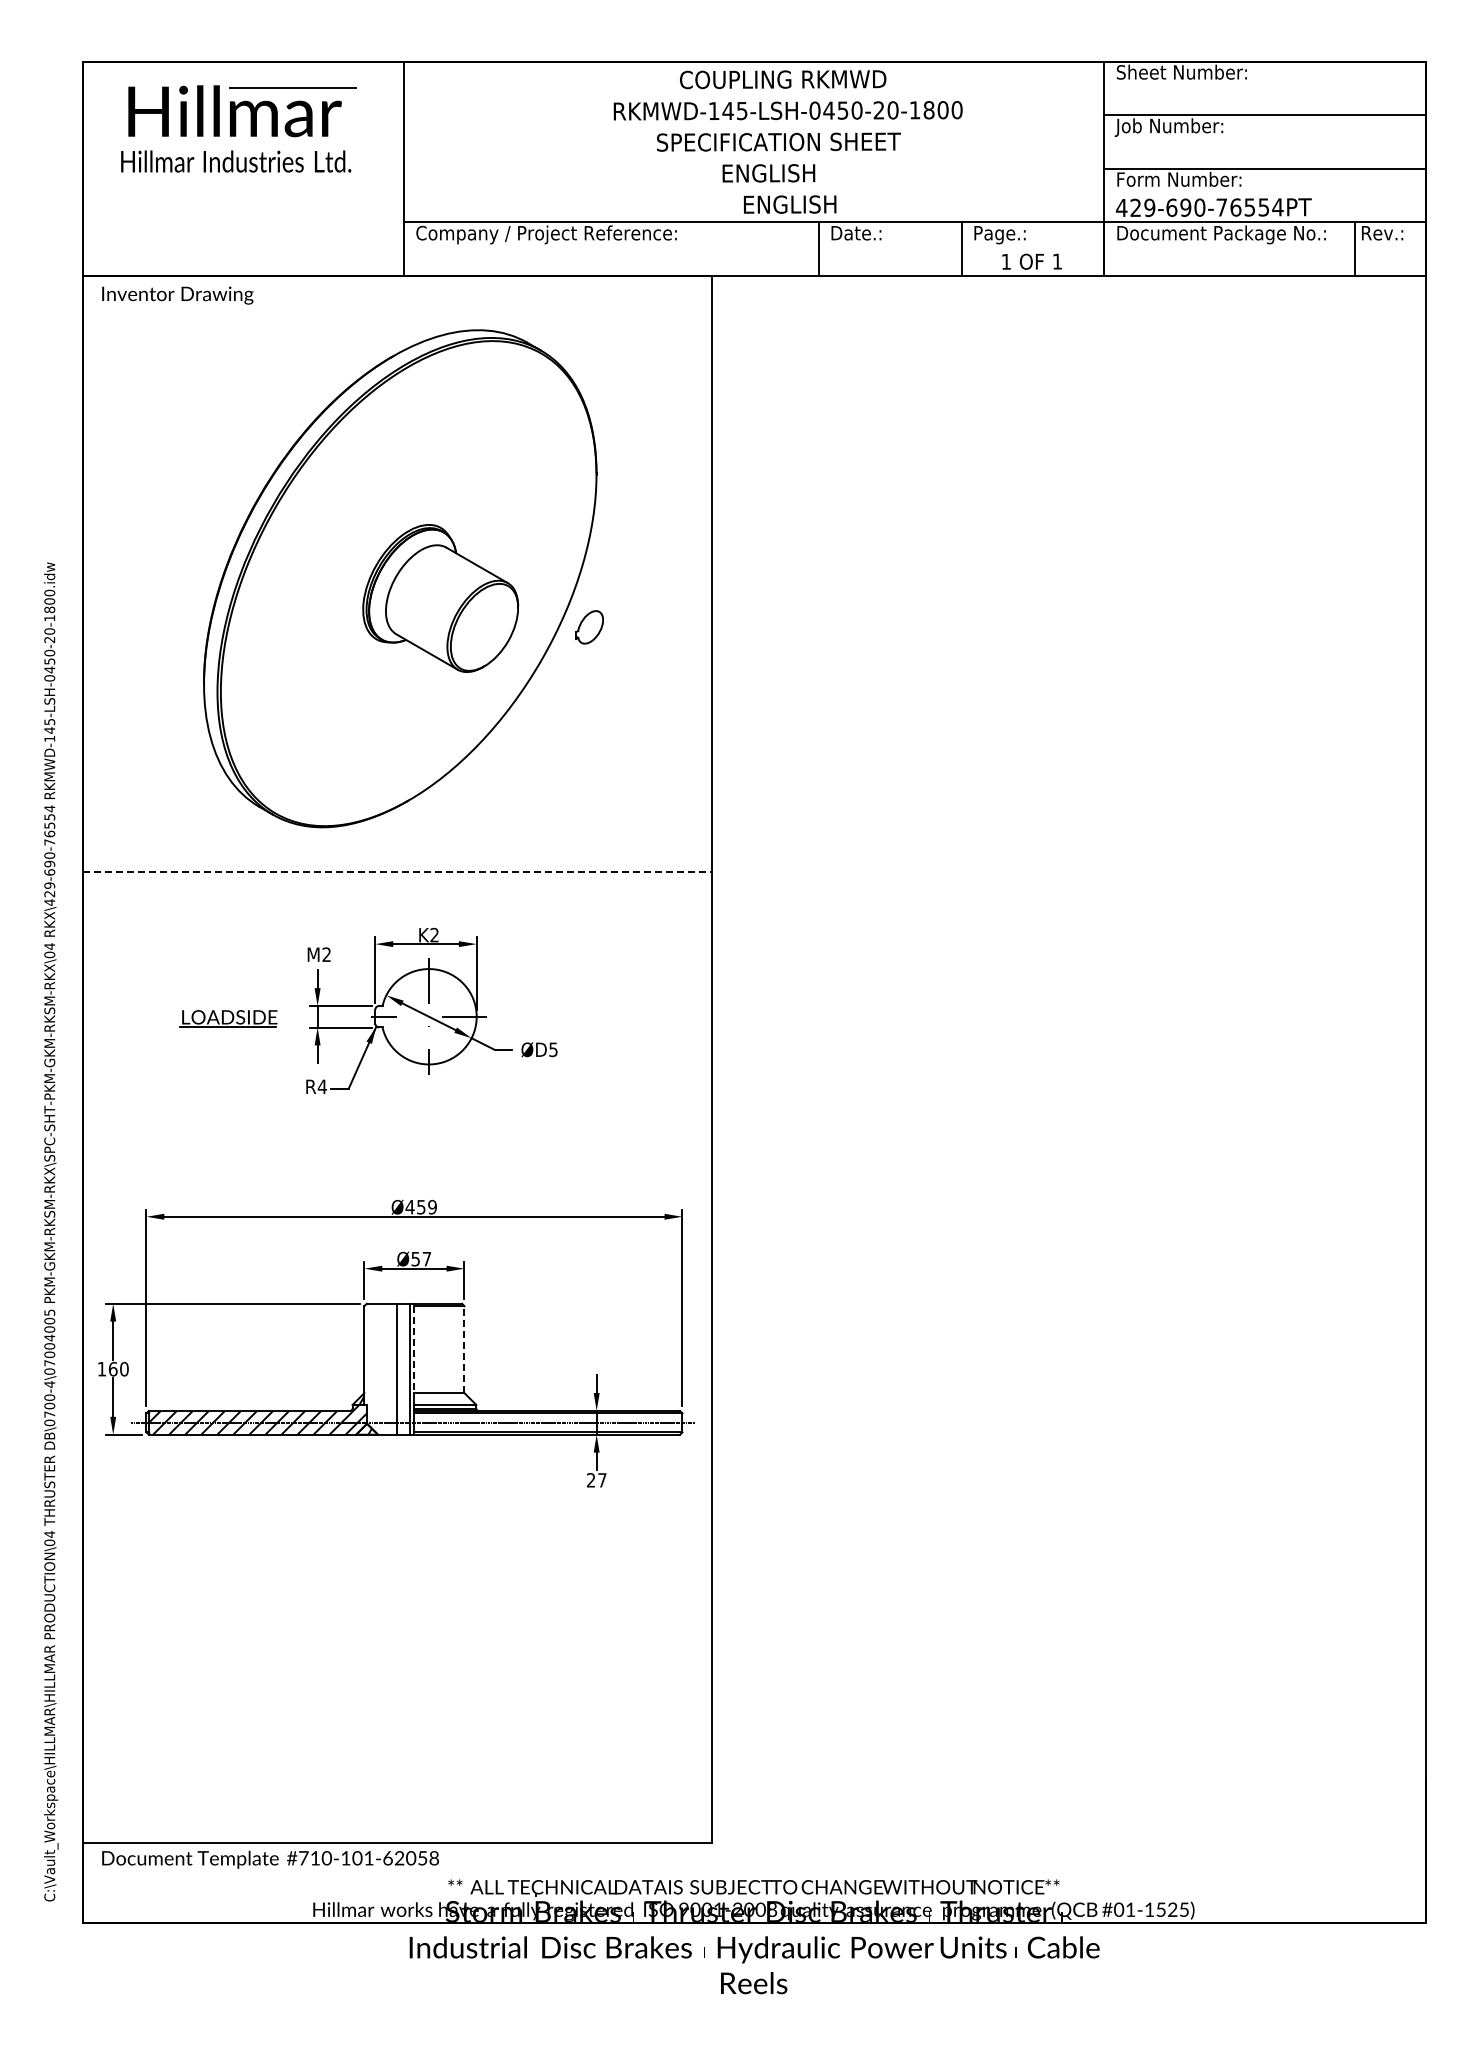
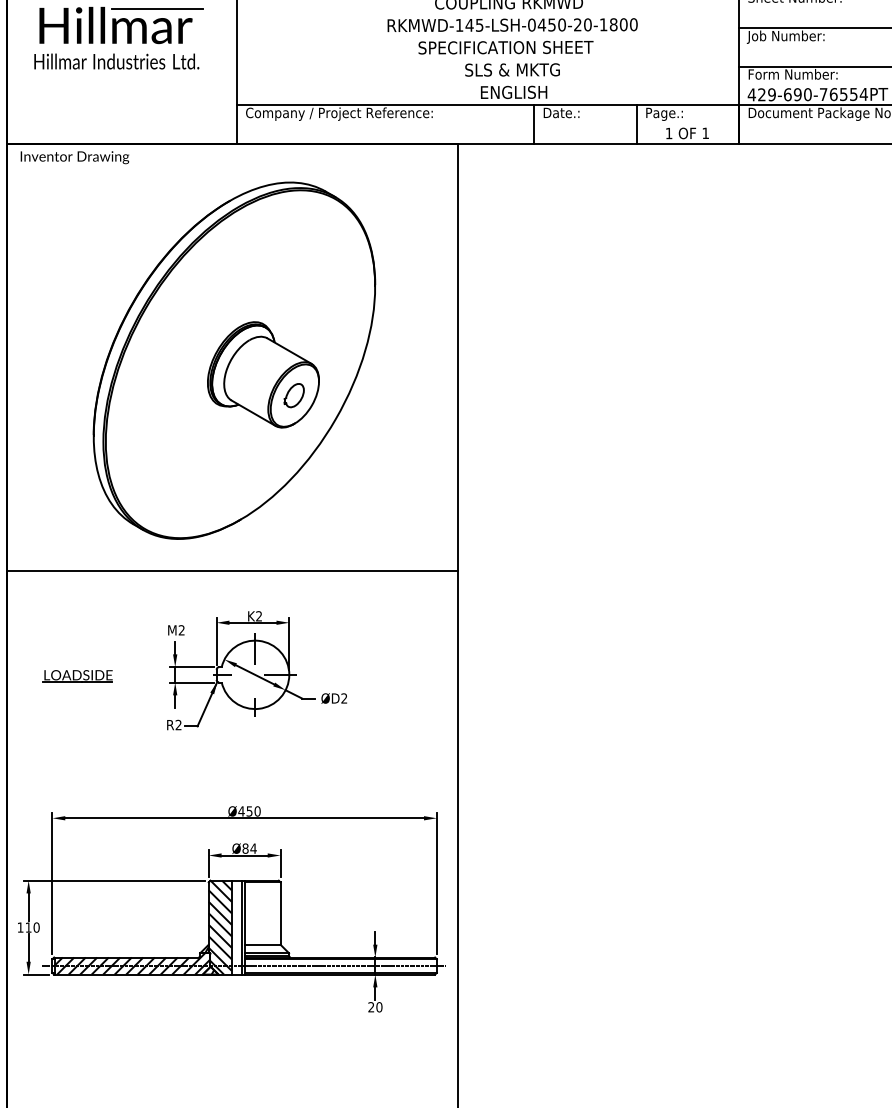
text: (788, 172) -> (512, 69), ENGLISH -> SLS & MKTG
part: (589, 627) -> (294, 395), moved
line: (397, 872) -> (232, 571), dashed -> solid
part: (228, 1018) -> (77, 676), moved
text: (553, 1049) -> (344, 698), ØD5 -> ØD2
text: (322, 1086) -> (178, 724), R4 -> R2
text: (432, 1207) -> (257, 811), Ø459 -> Ø450
text: (421, 1258) -> (249, 848), Ø57 -> Ø84
line: (464, 1349) -> (280, 913), dashed -> solid
line: (414, 1350) -> (244, 914), dashed -> solid
text: (112, 1368) -> (28, 927), 160 -> 110
hatch: (380, 1368) -> (220, 927), added
text: (602, 1480) -> (379, 1007), 27 -> 20

